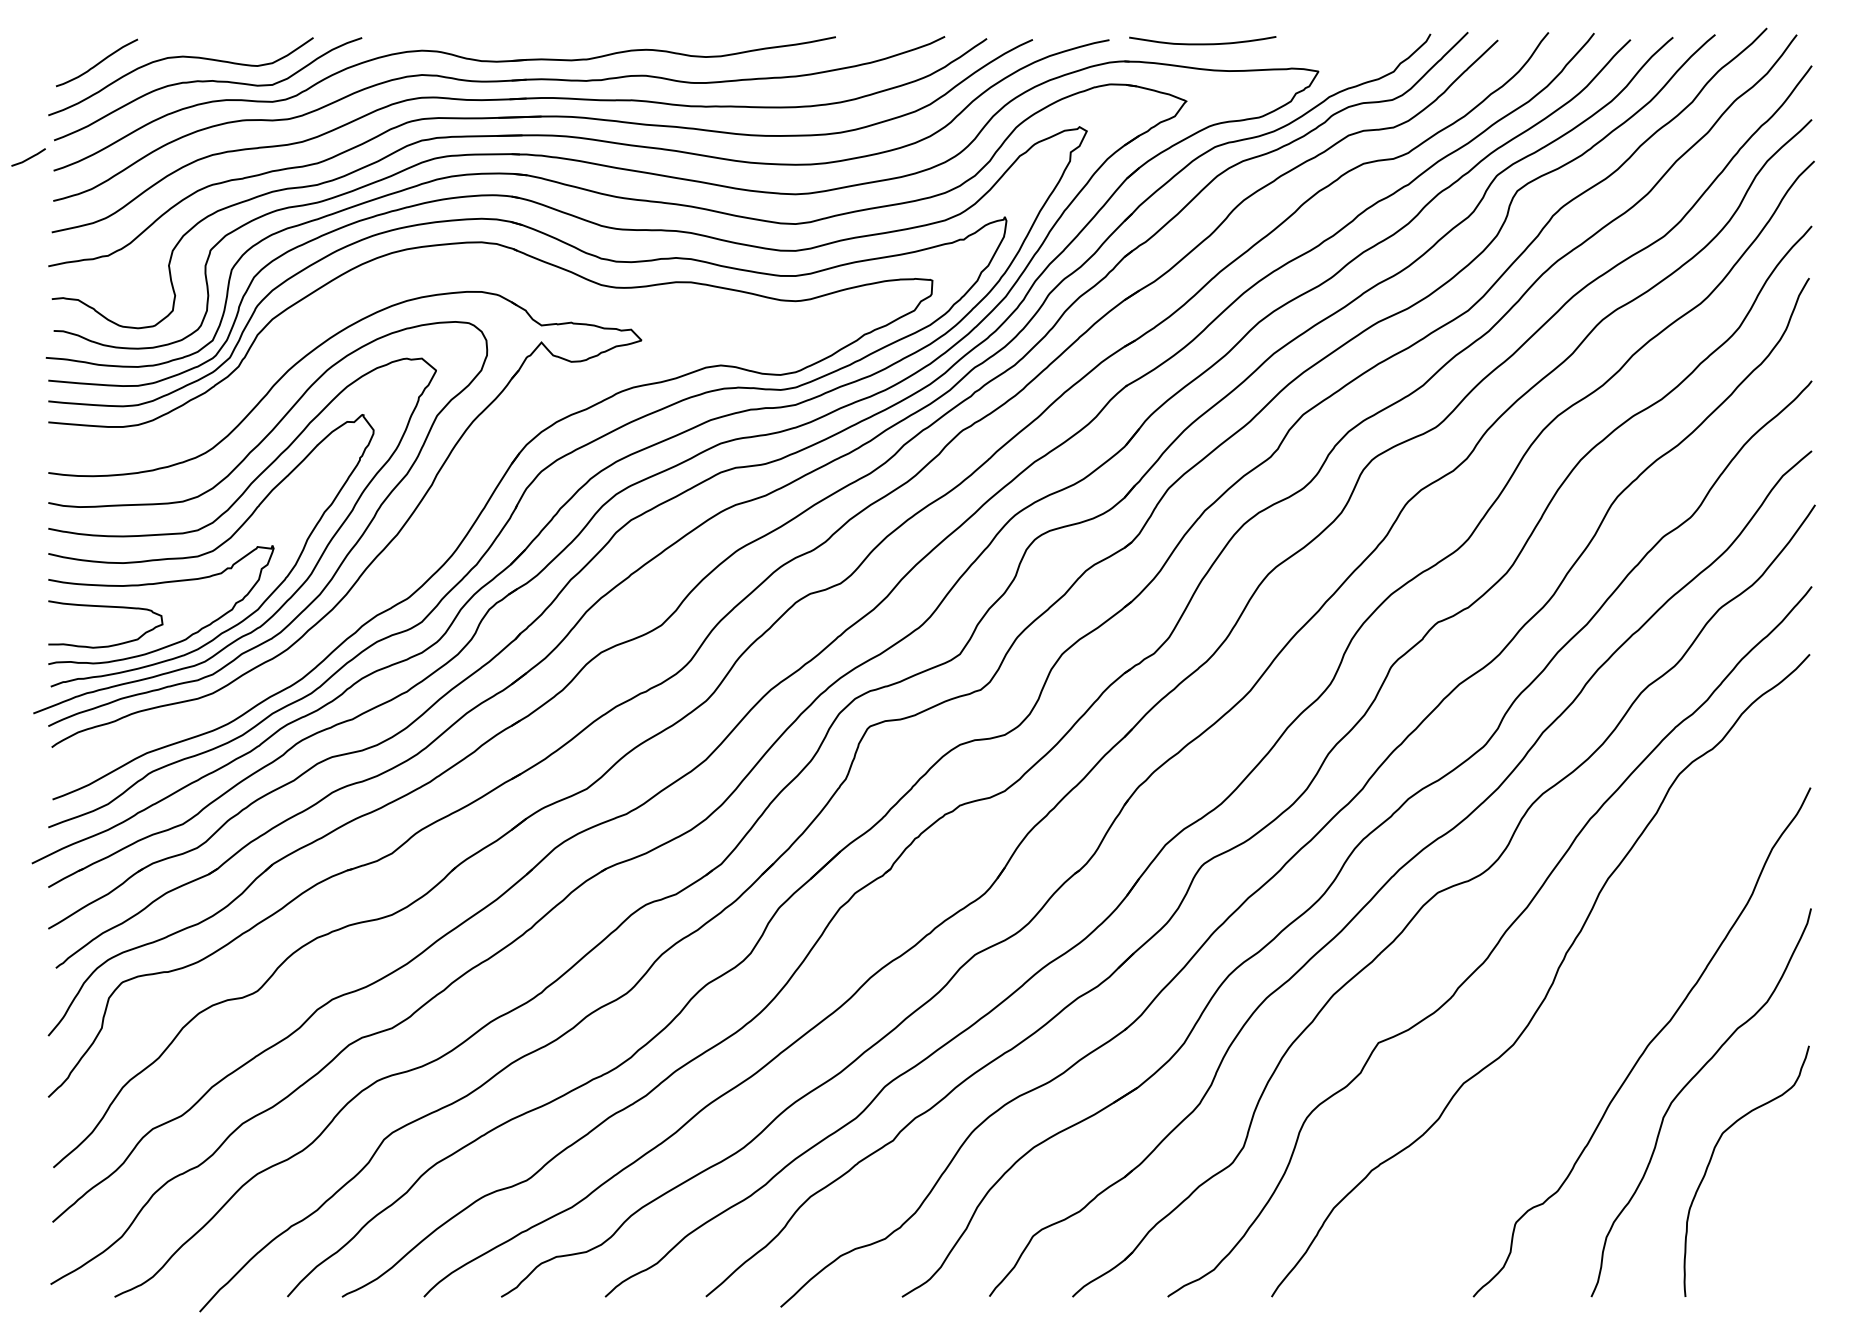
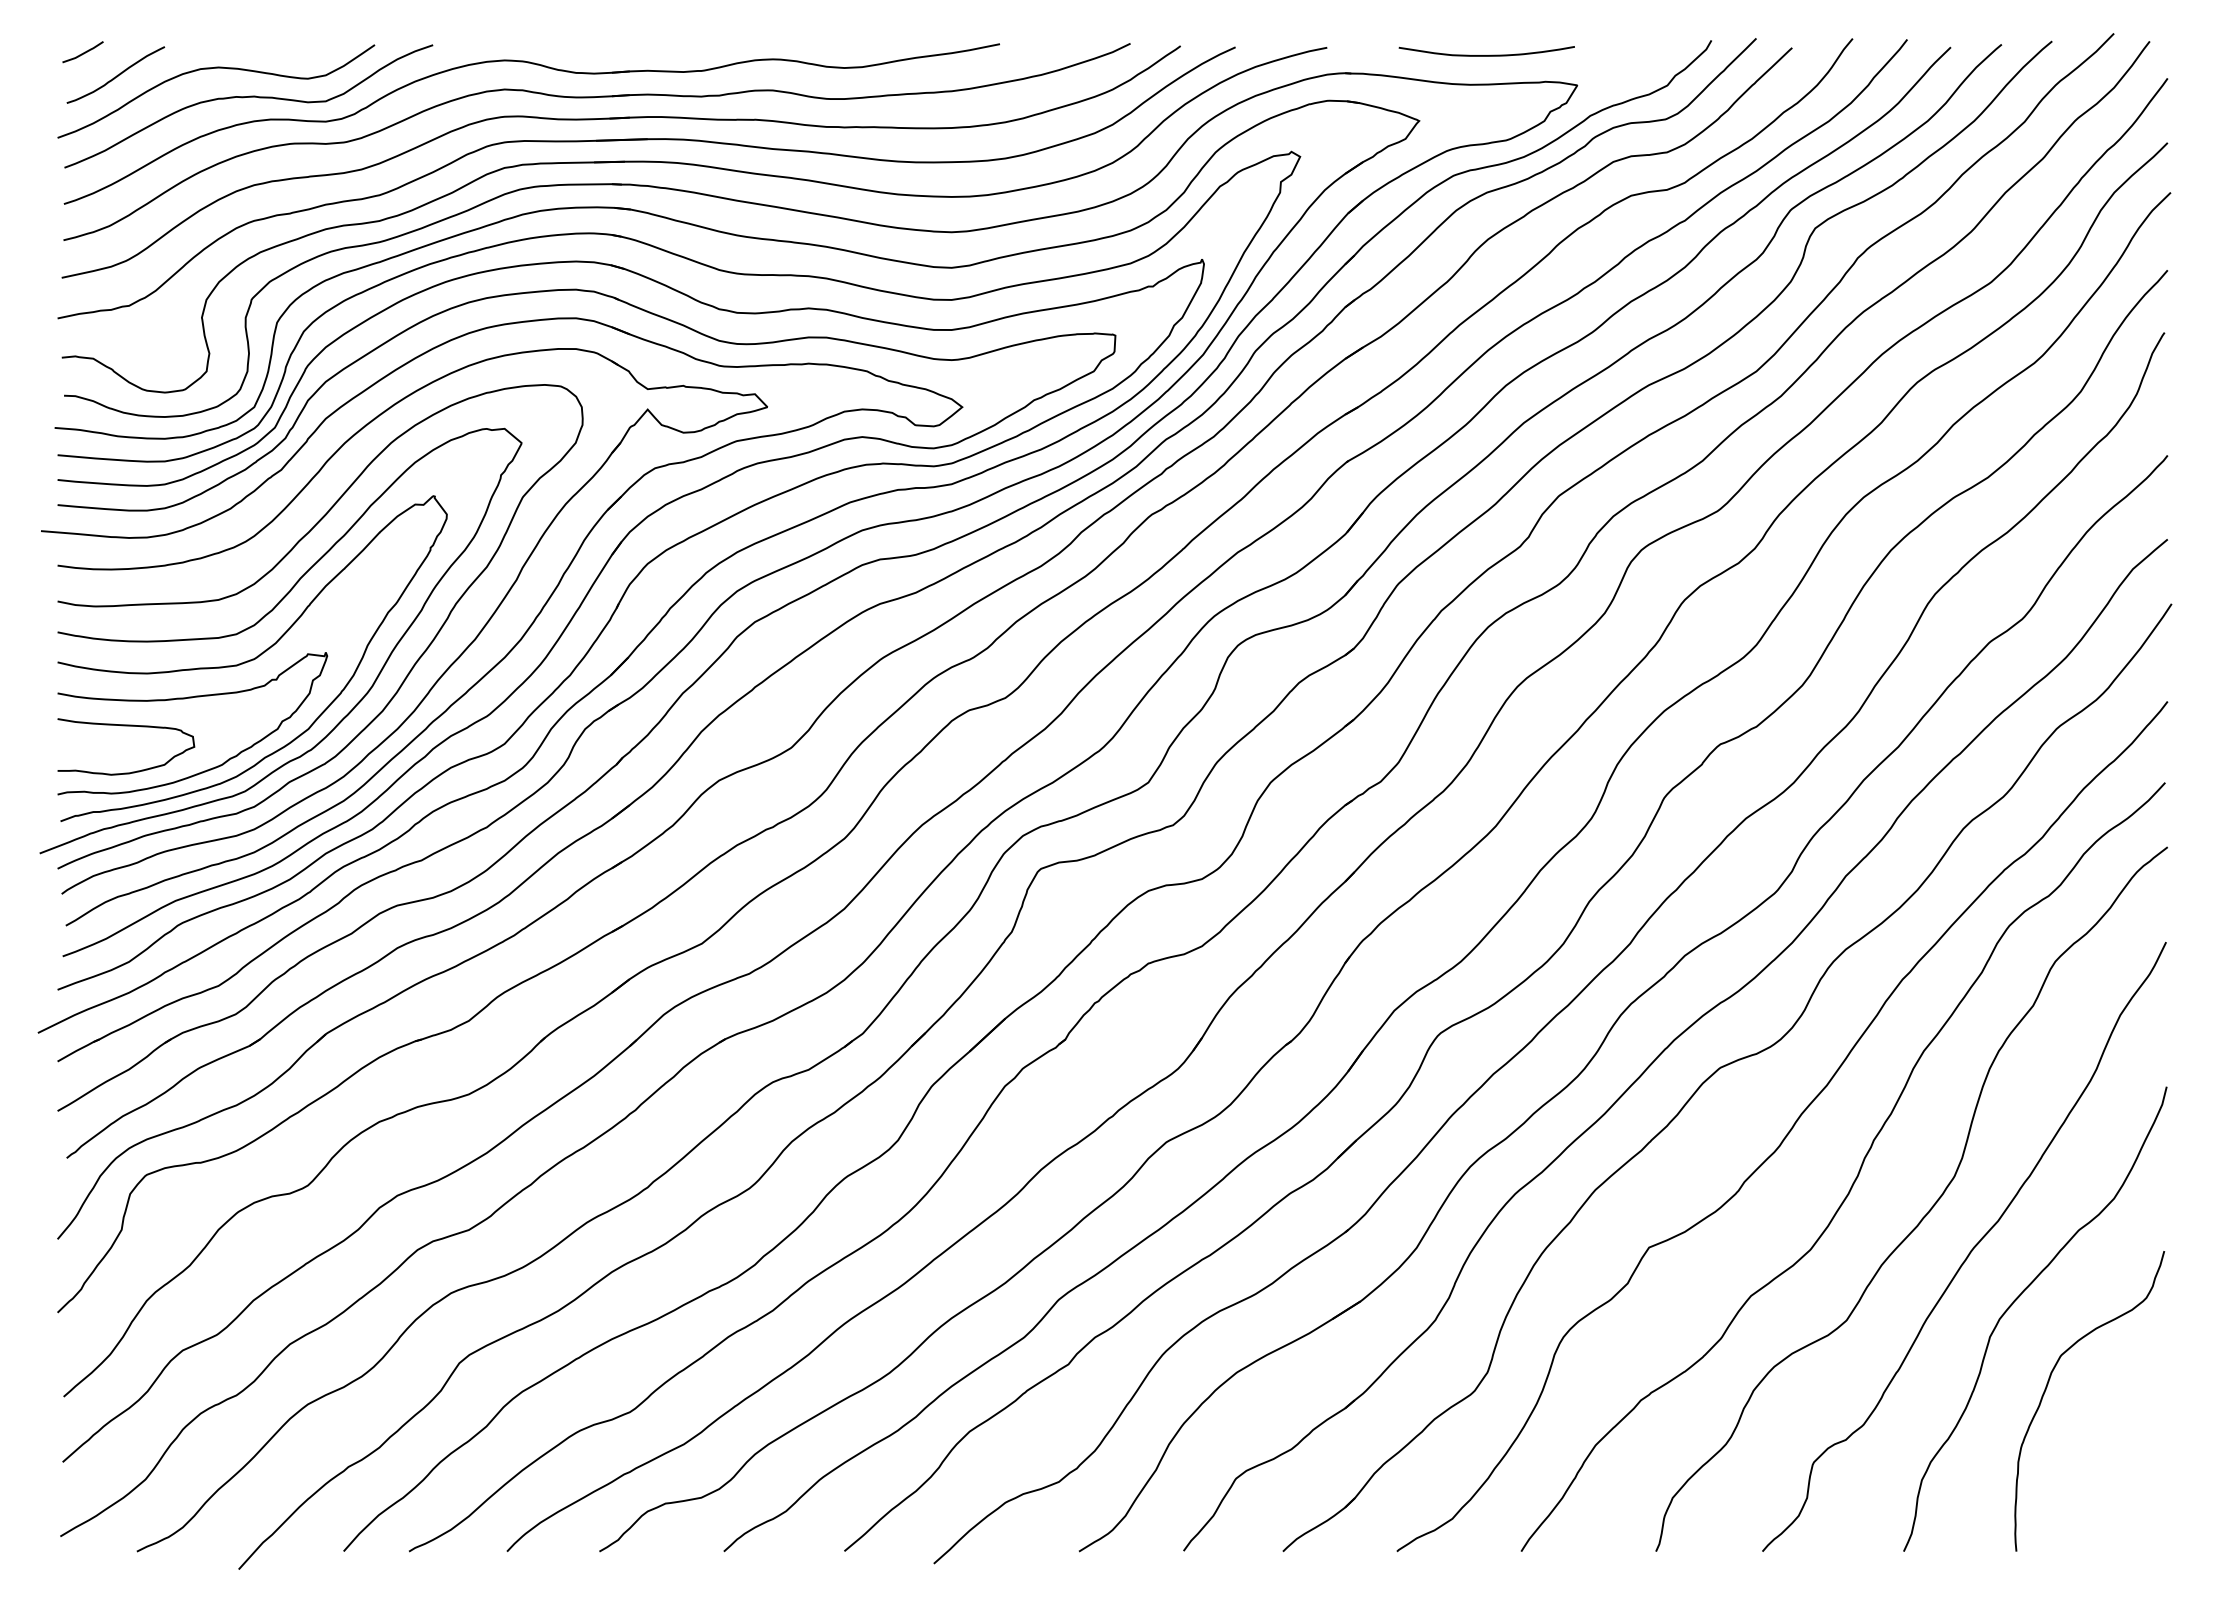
curve: (1202, 44) -> (1486, 55), moved
line: (29, 157) -> (83, 52), moved
part: (436, 532) -> (521, 636), added
curve: (1612, 1011) -> (1928, 1210), added

